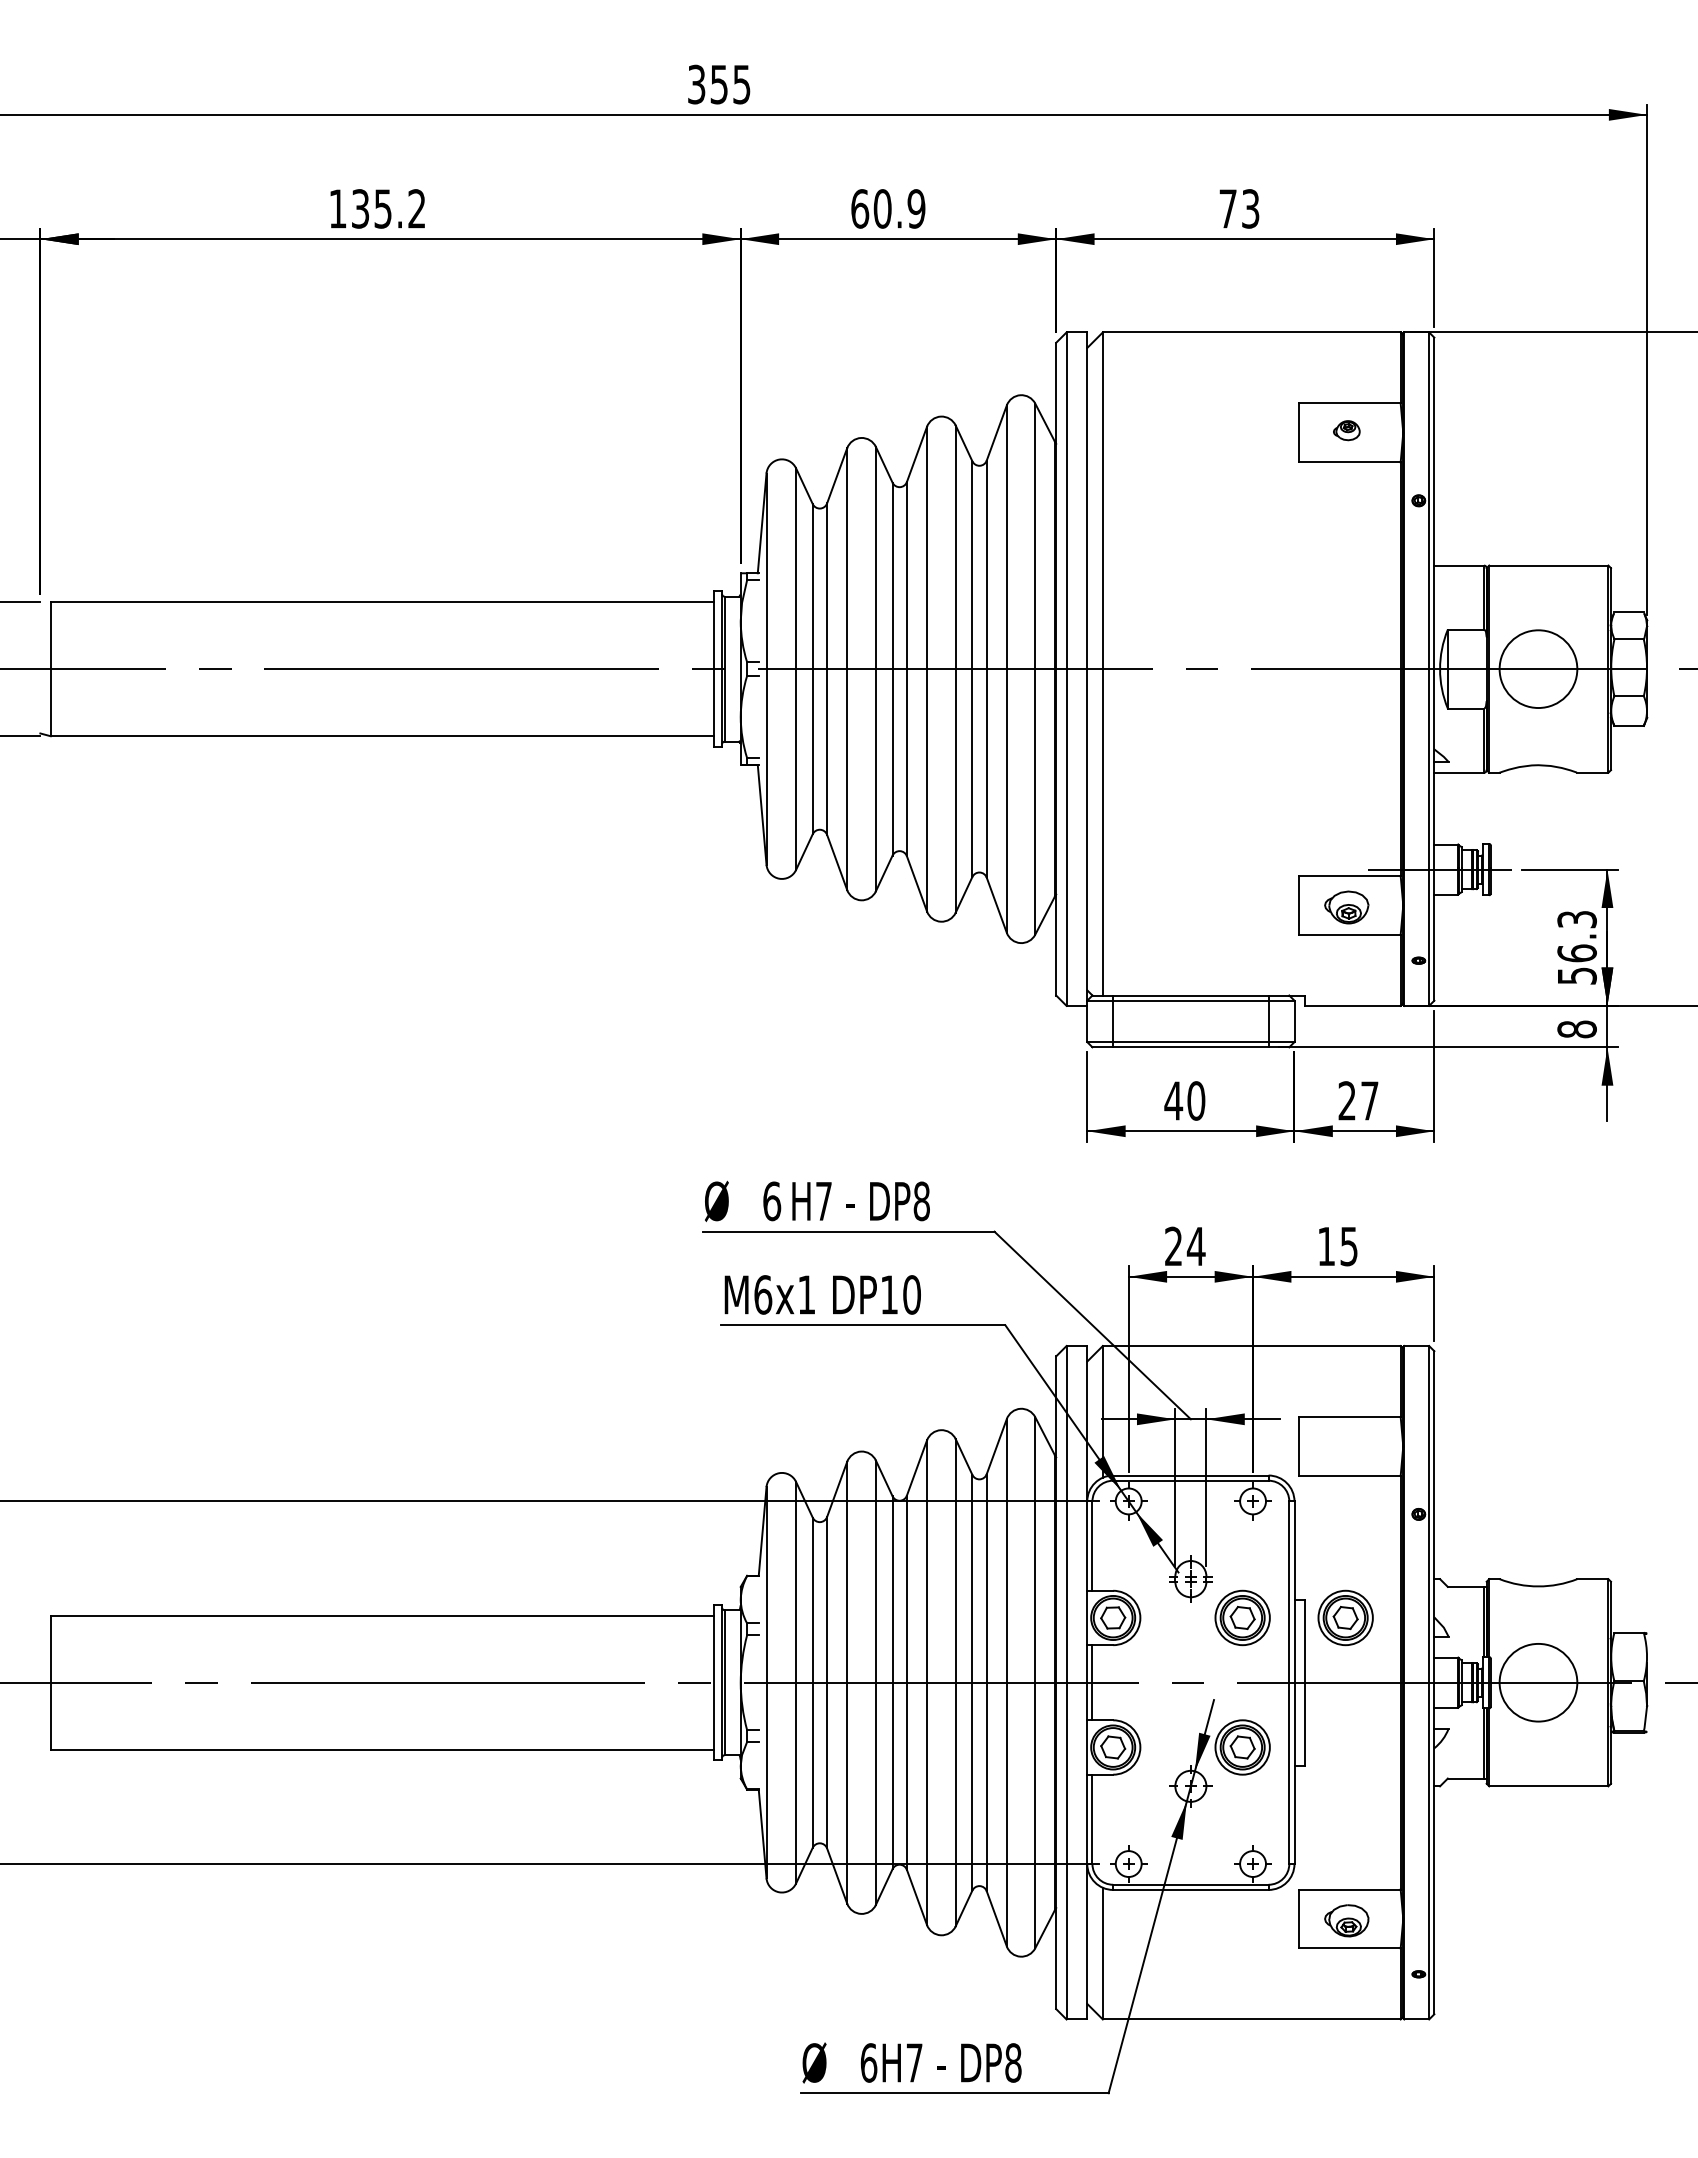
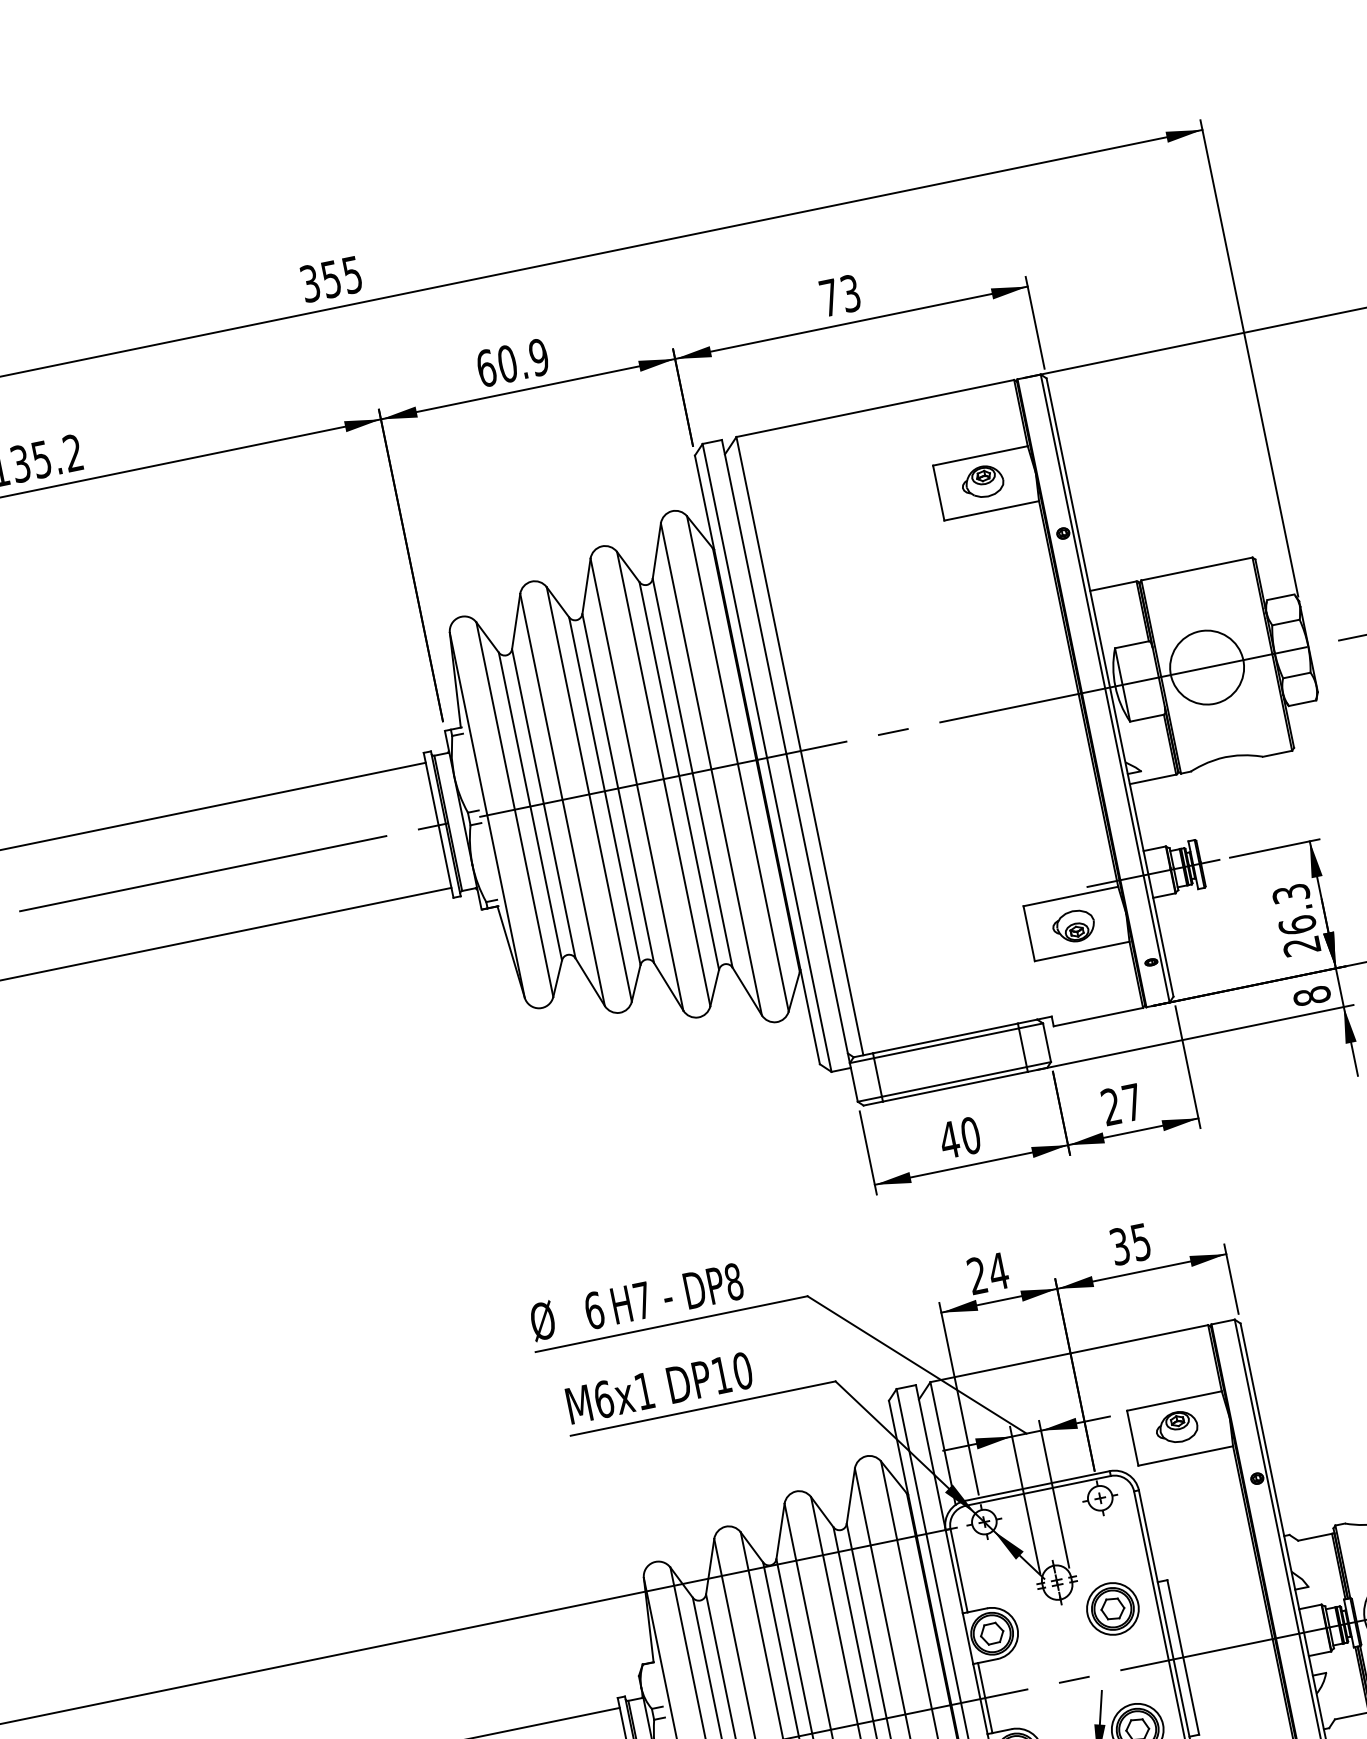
part: (1346, 430) -> (982, 481), size x1.67
text: (1576, 975) -> (1301, 945), 56.3 -> 26.3
text: (1326, 1246) -> (1119, 1246), 15 -> 35
part: (1346, 1444) -> (1176, 1427), added
part: (1345, 1617) -> (1208, 1588), removed

